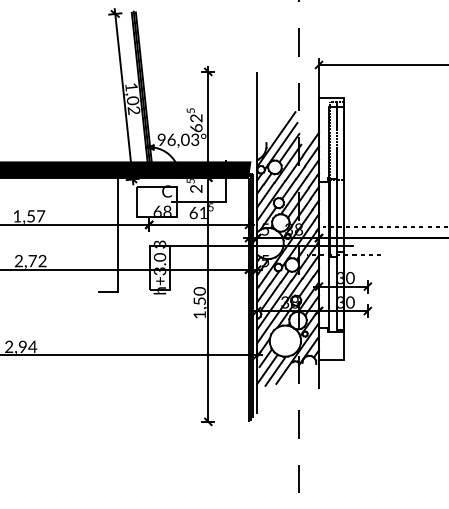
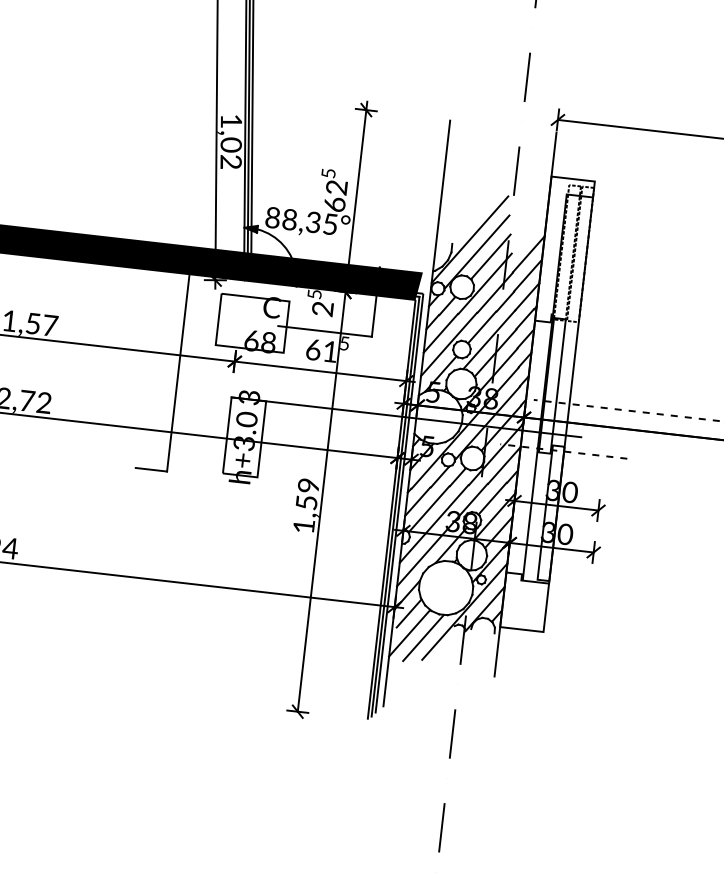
text: (178, 139) -> (301, 220), 96,03° -> 88,35°
text: (200, 291) -> (309, 486), 1,50 -> 1,59

